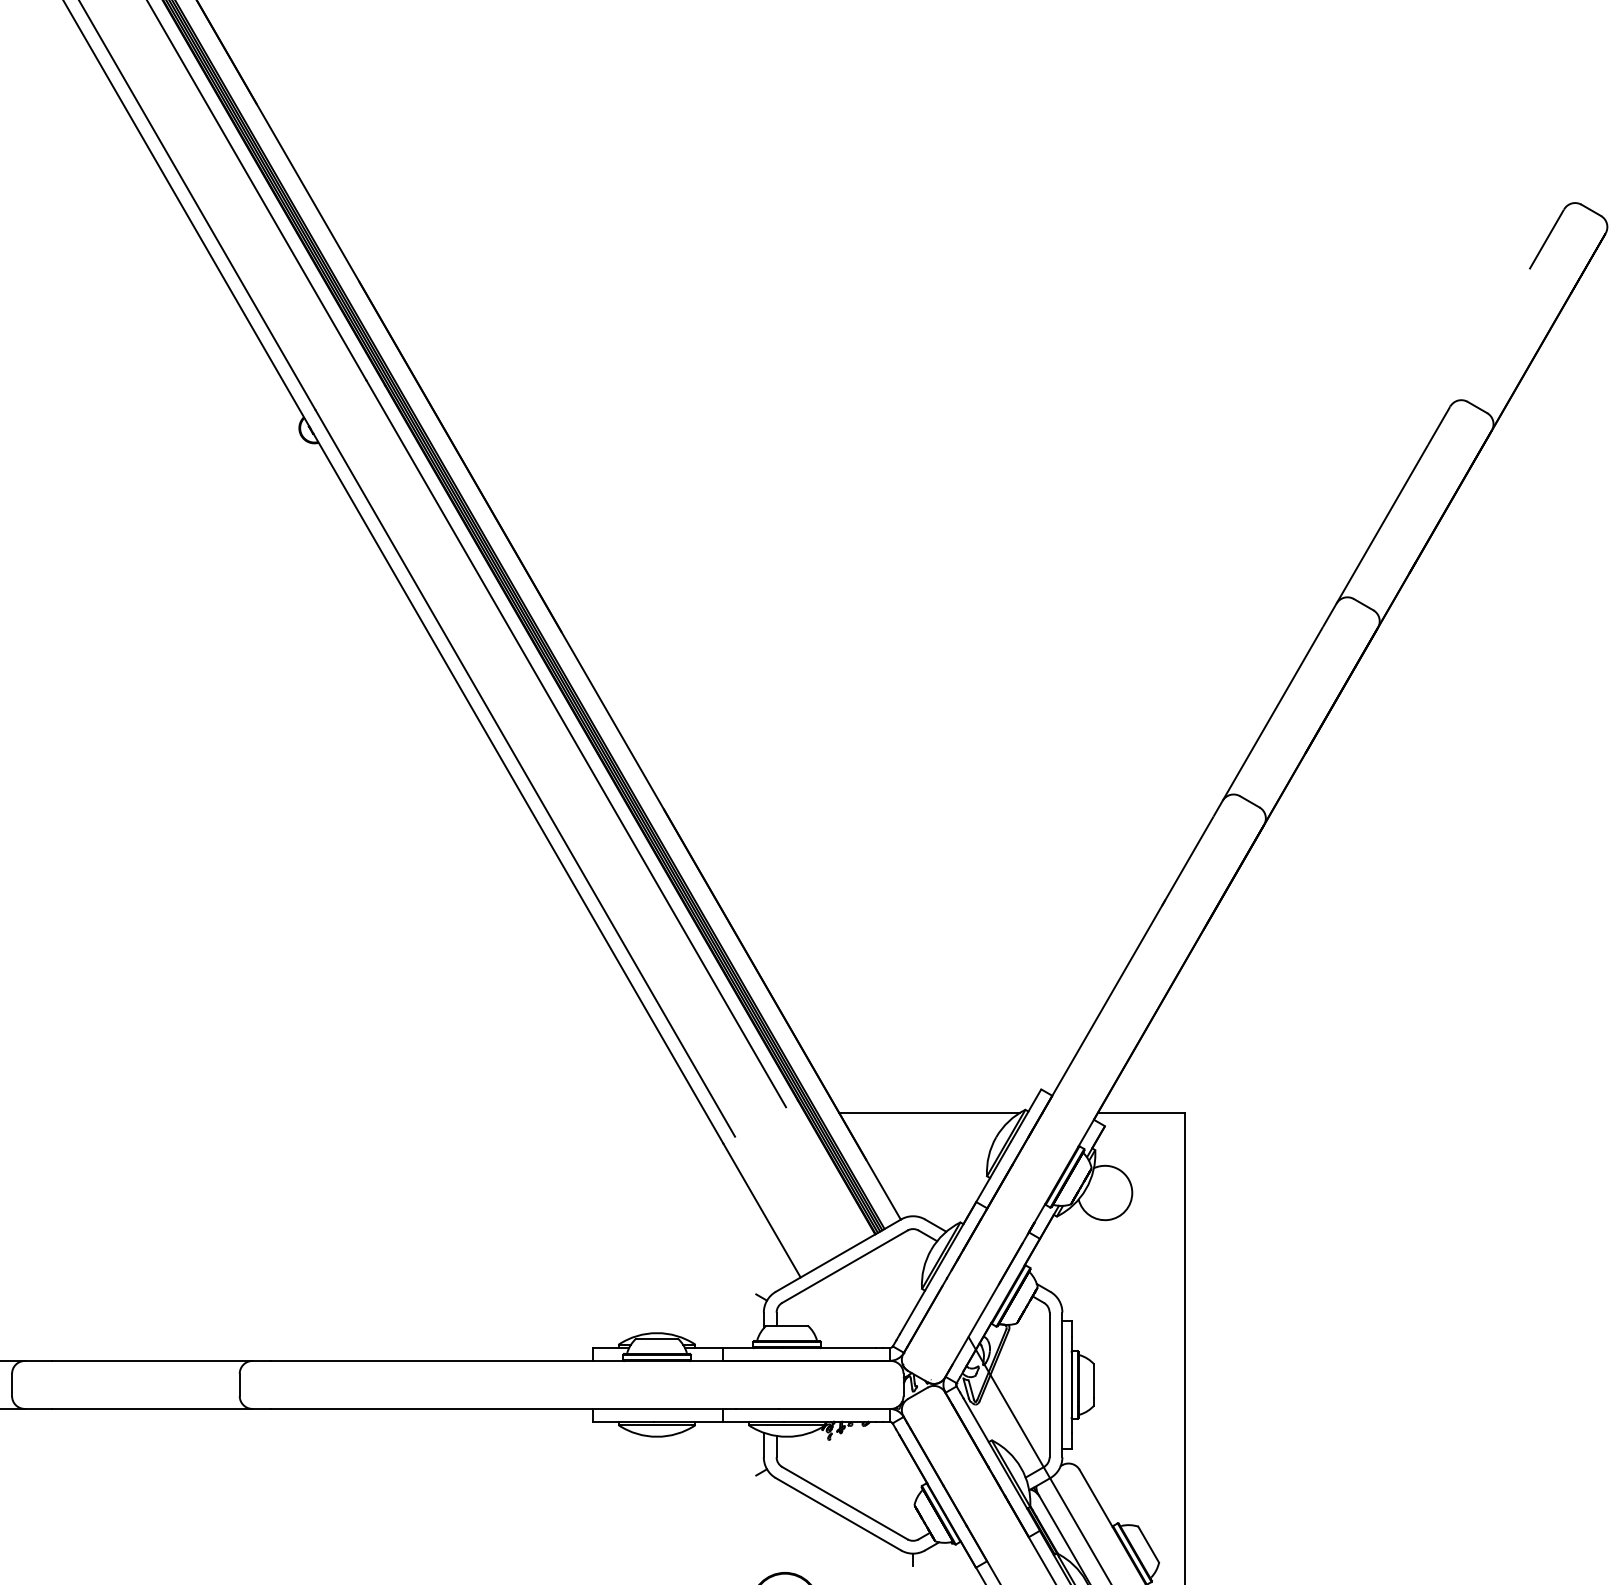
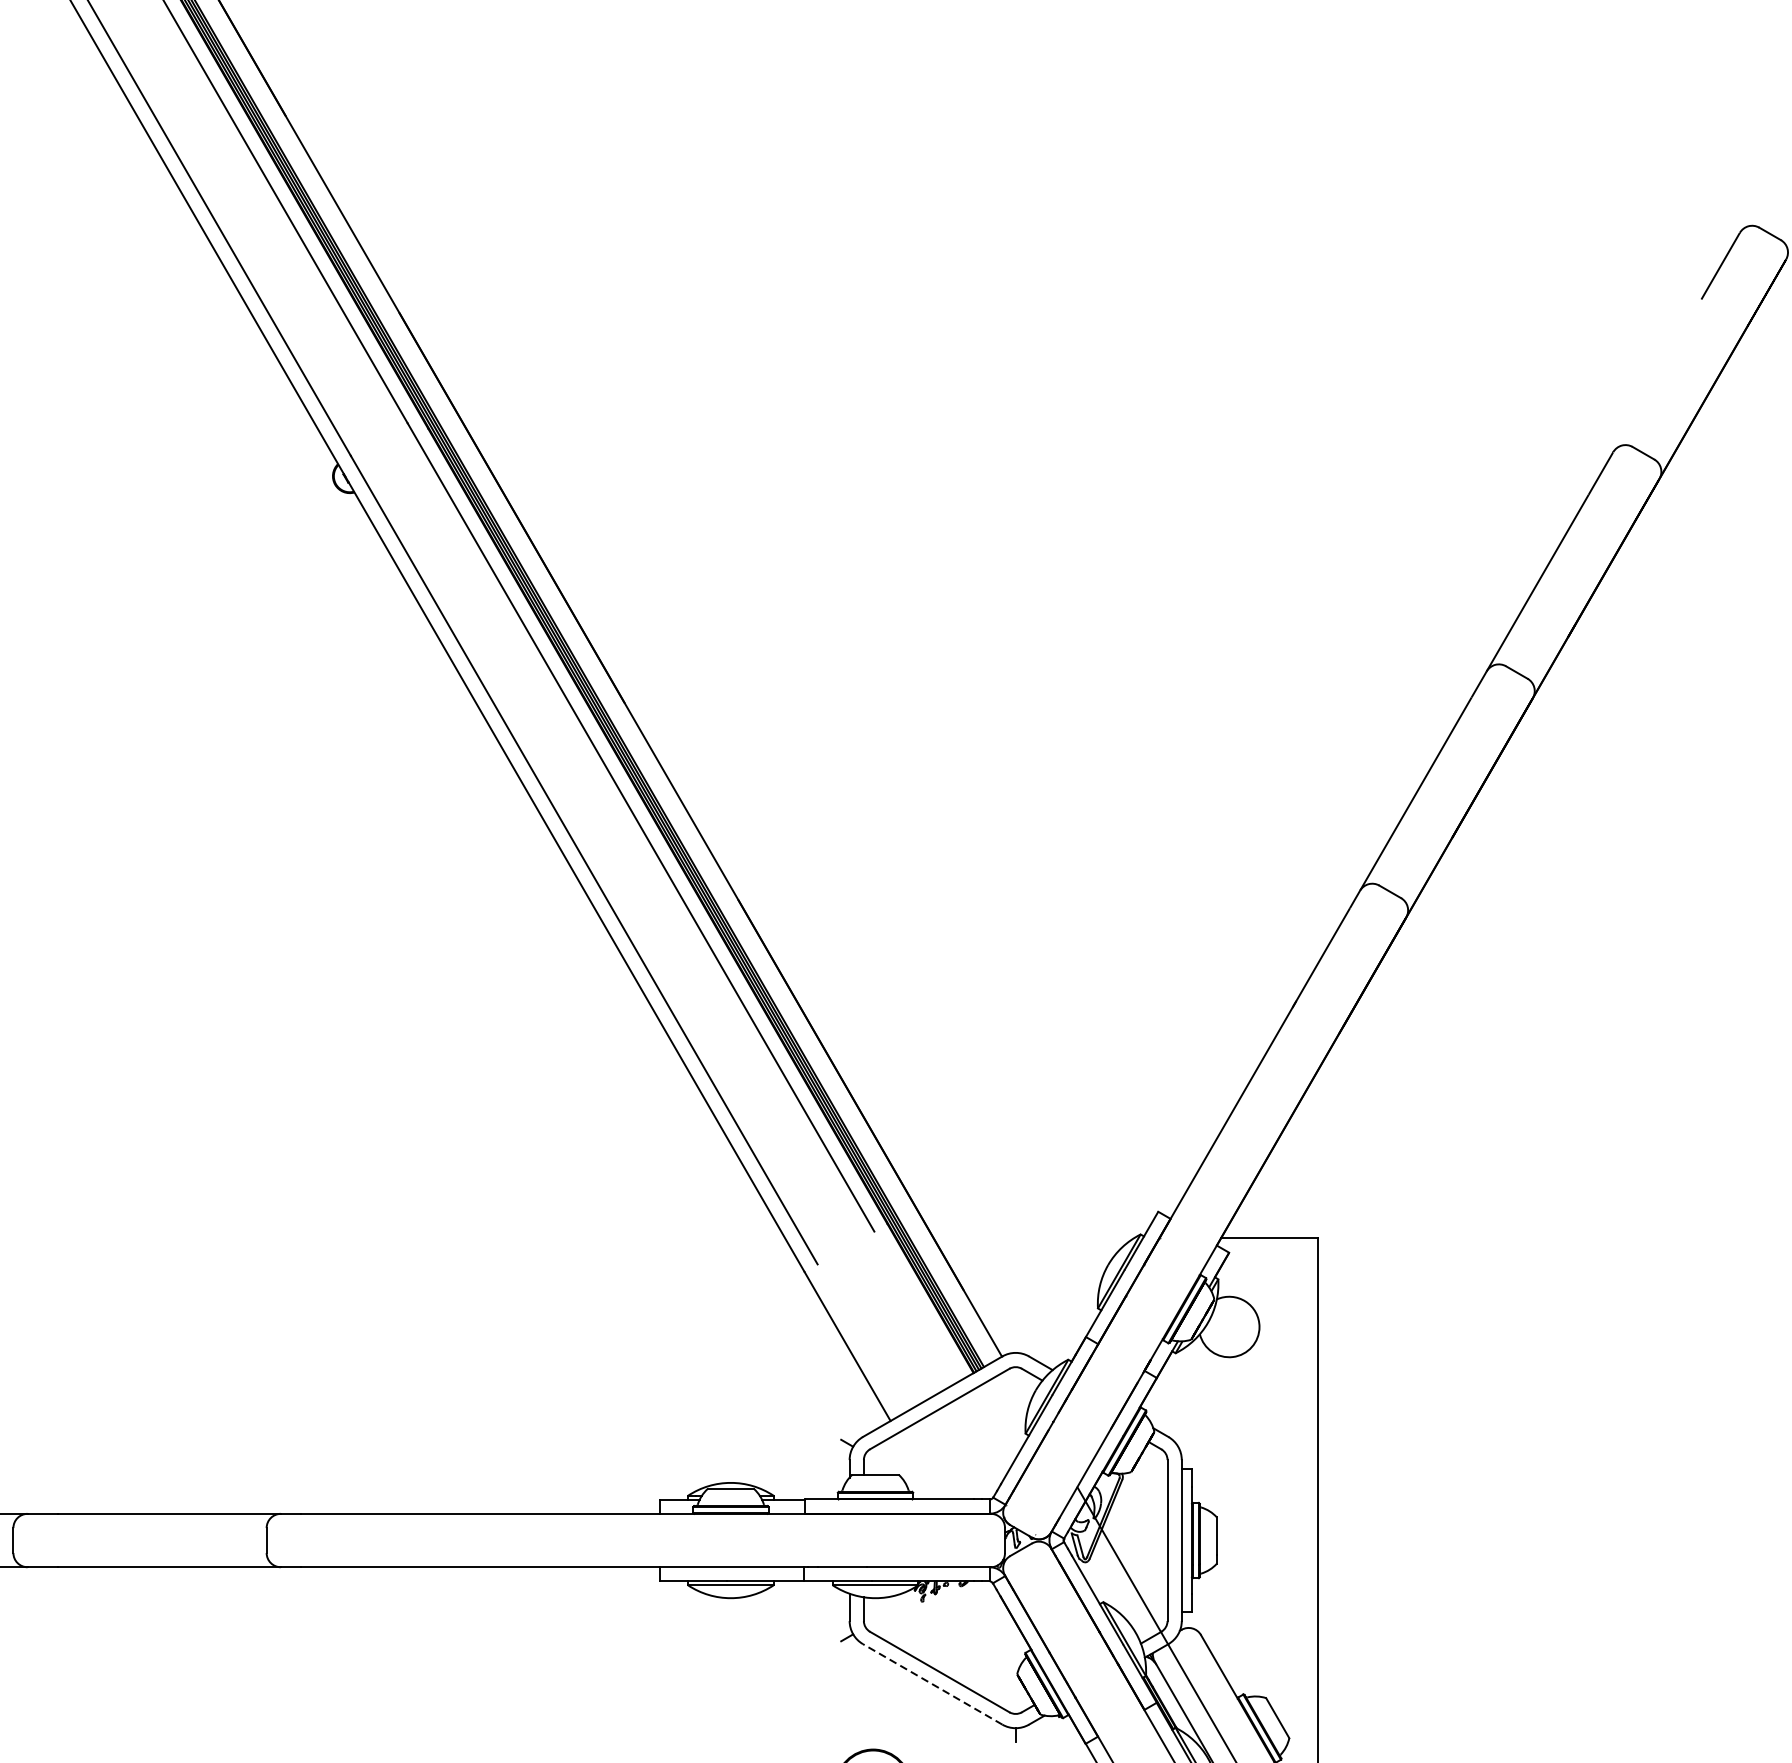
line: (929, 1113) -> (1033, 1238), removed
line: (838, 1514) -> (932, 1684), solid -> dashed

